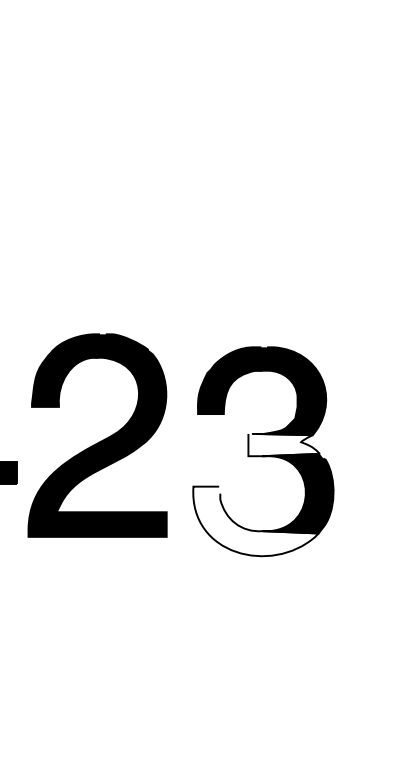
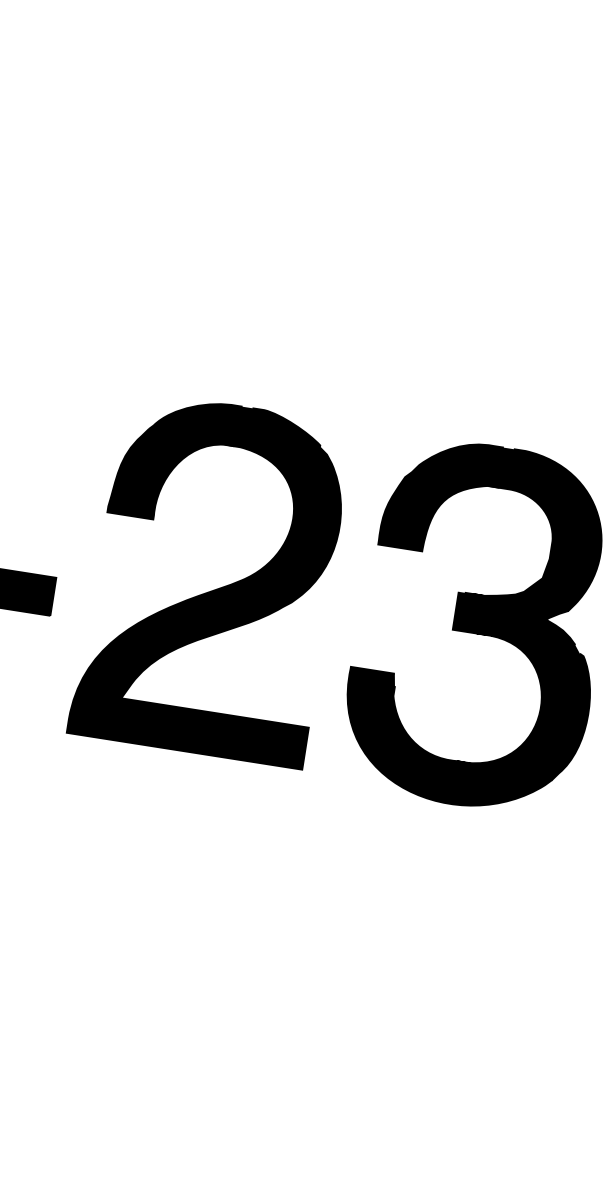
part: (99, 441) -> (213, 589), moved
fill: (283, 444) -> (515, 619), added
fill: (255, 521) -> (447, 742), added

